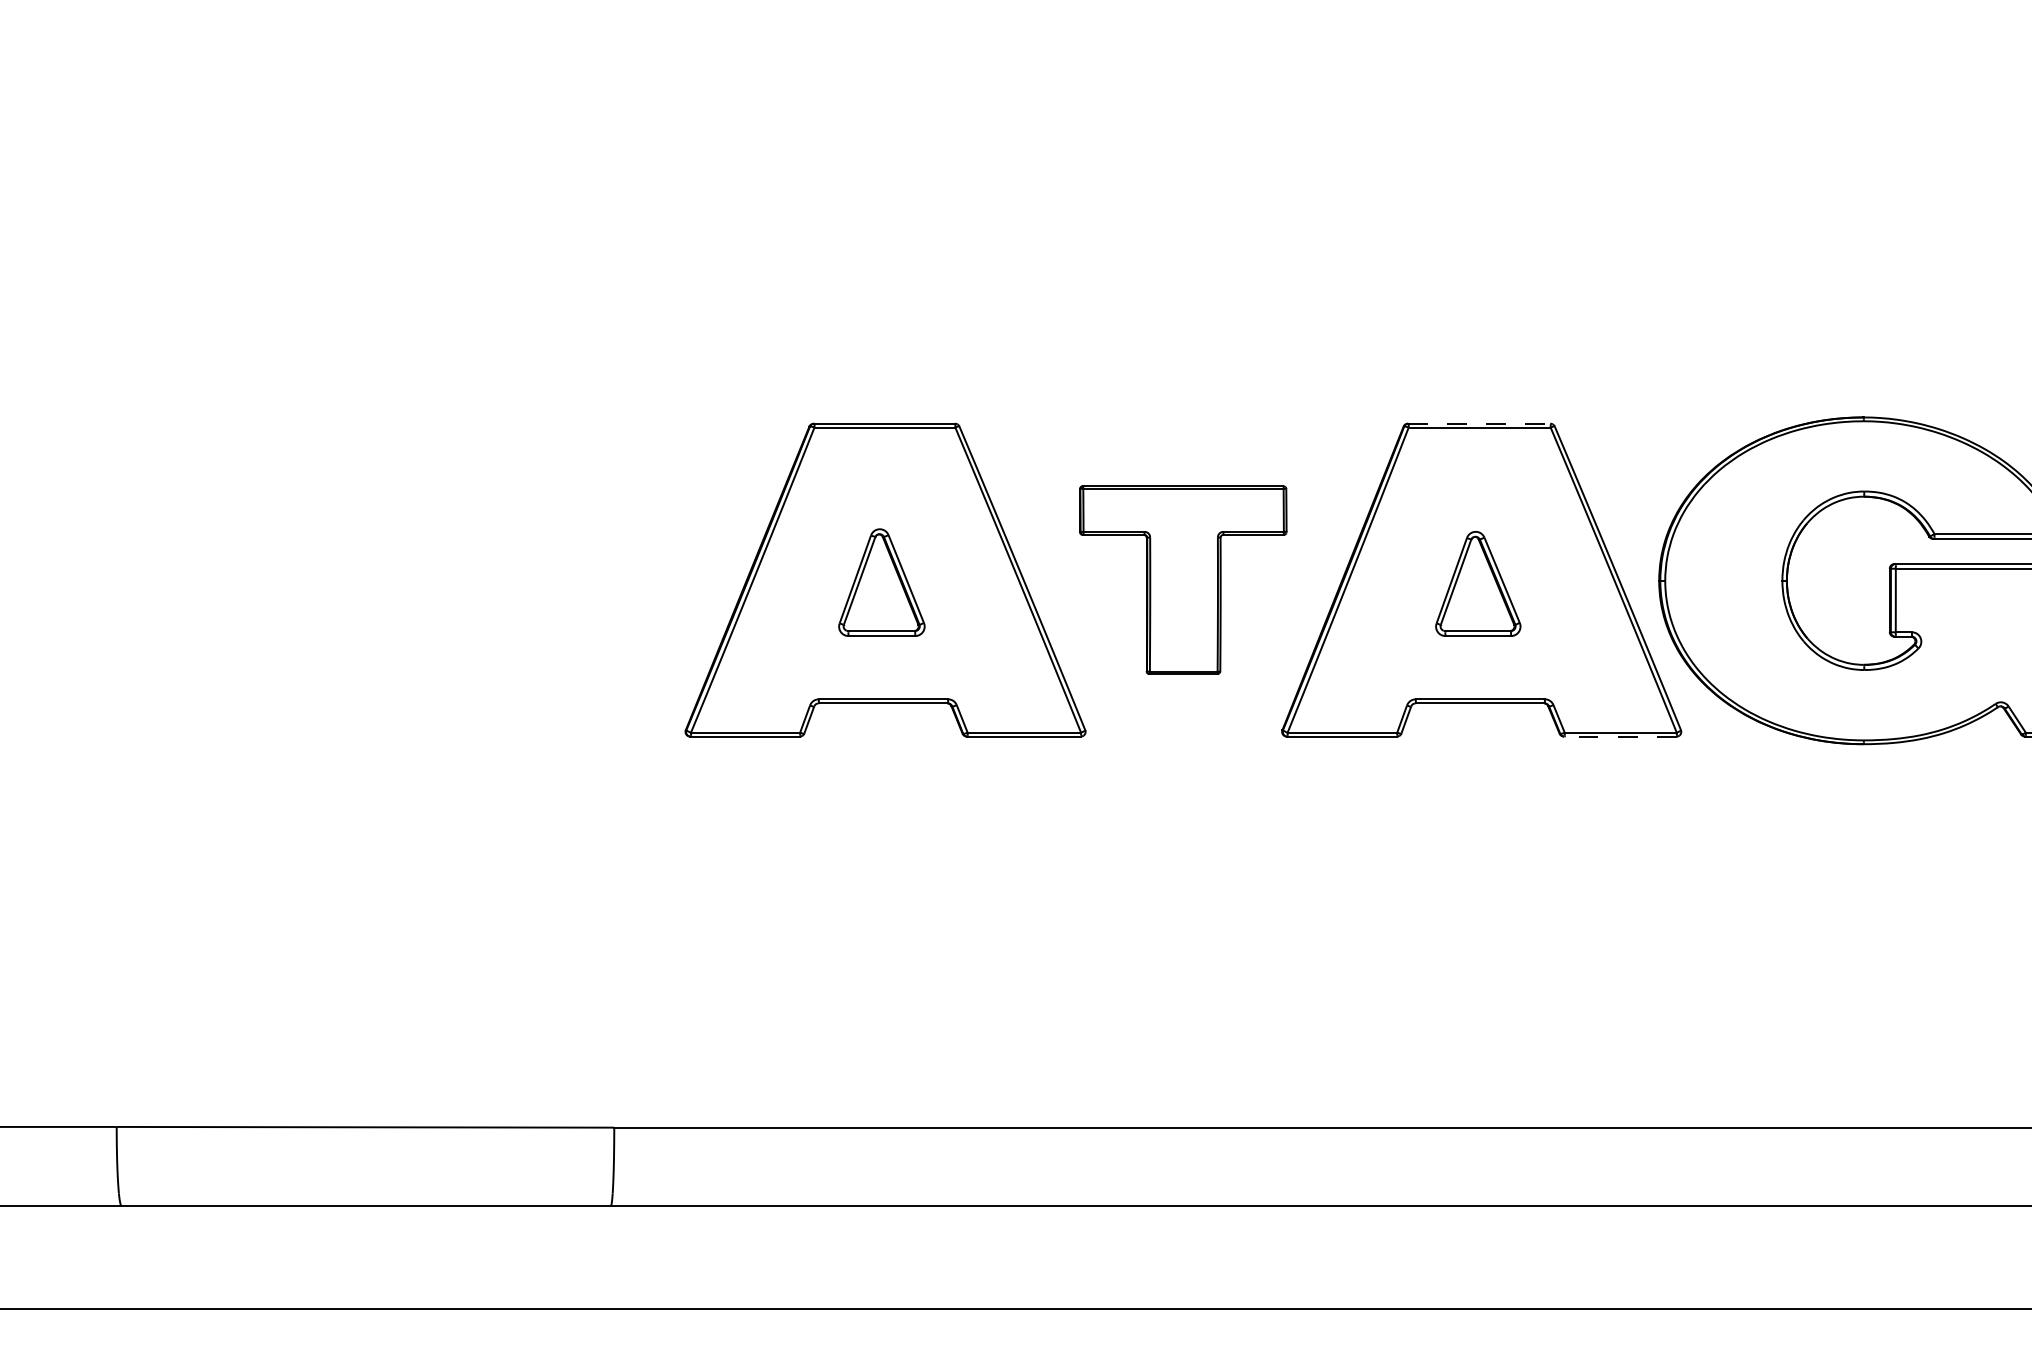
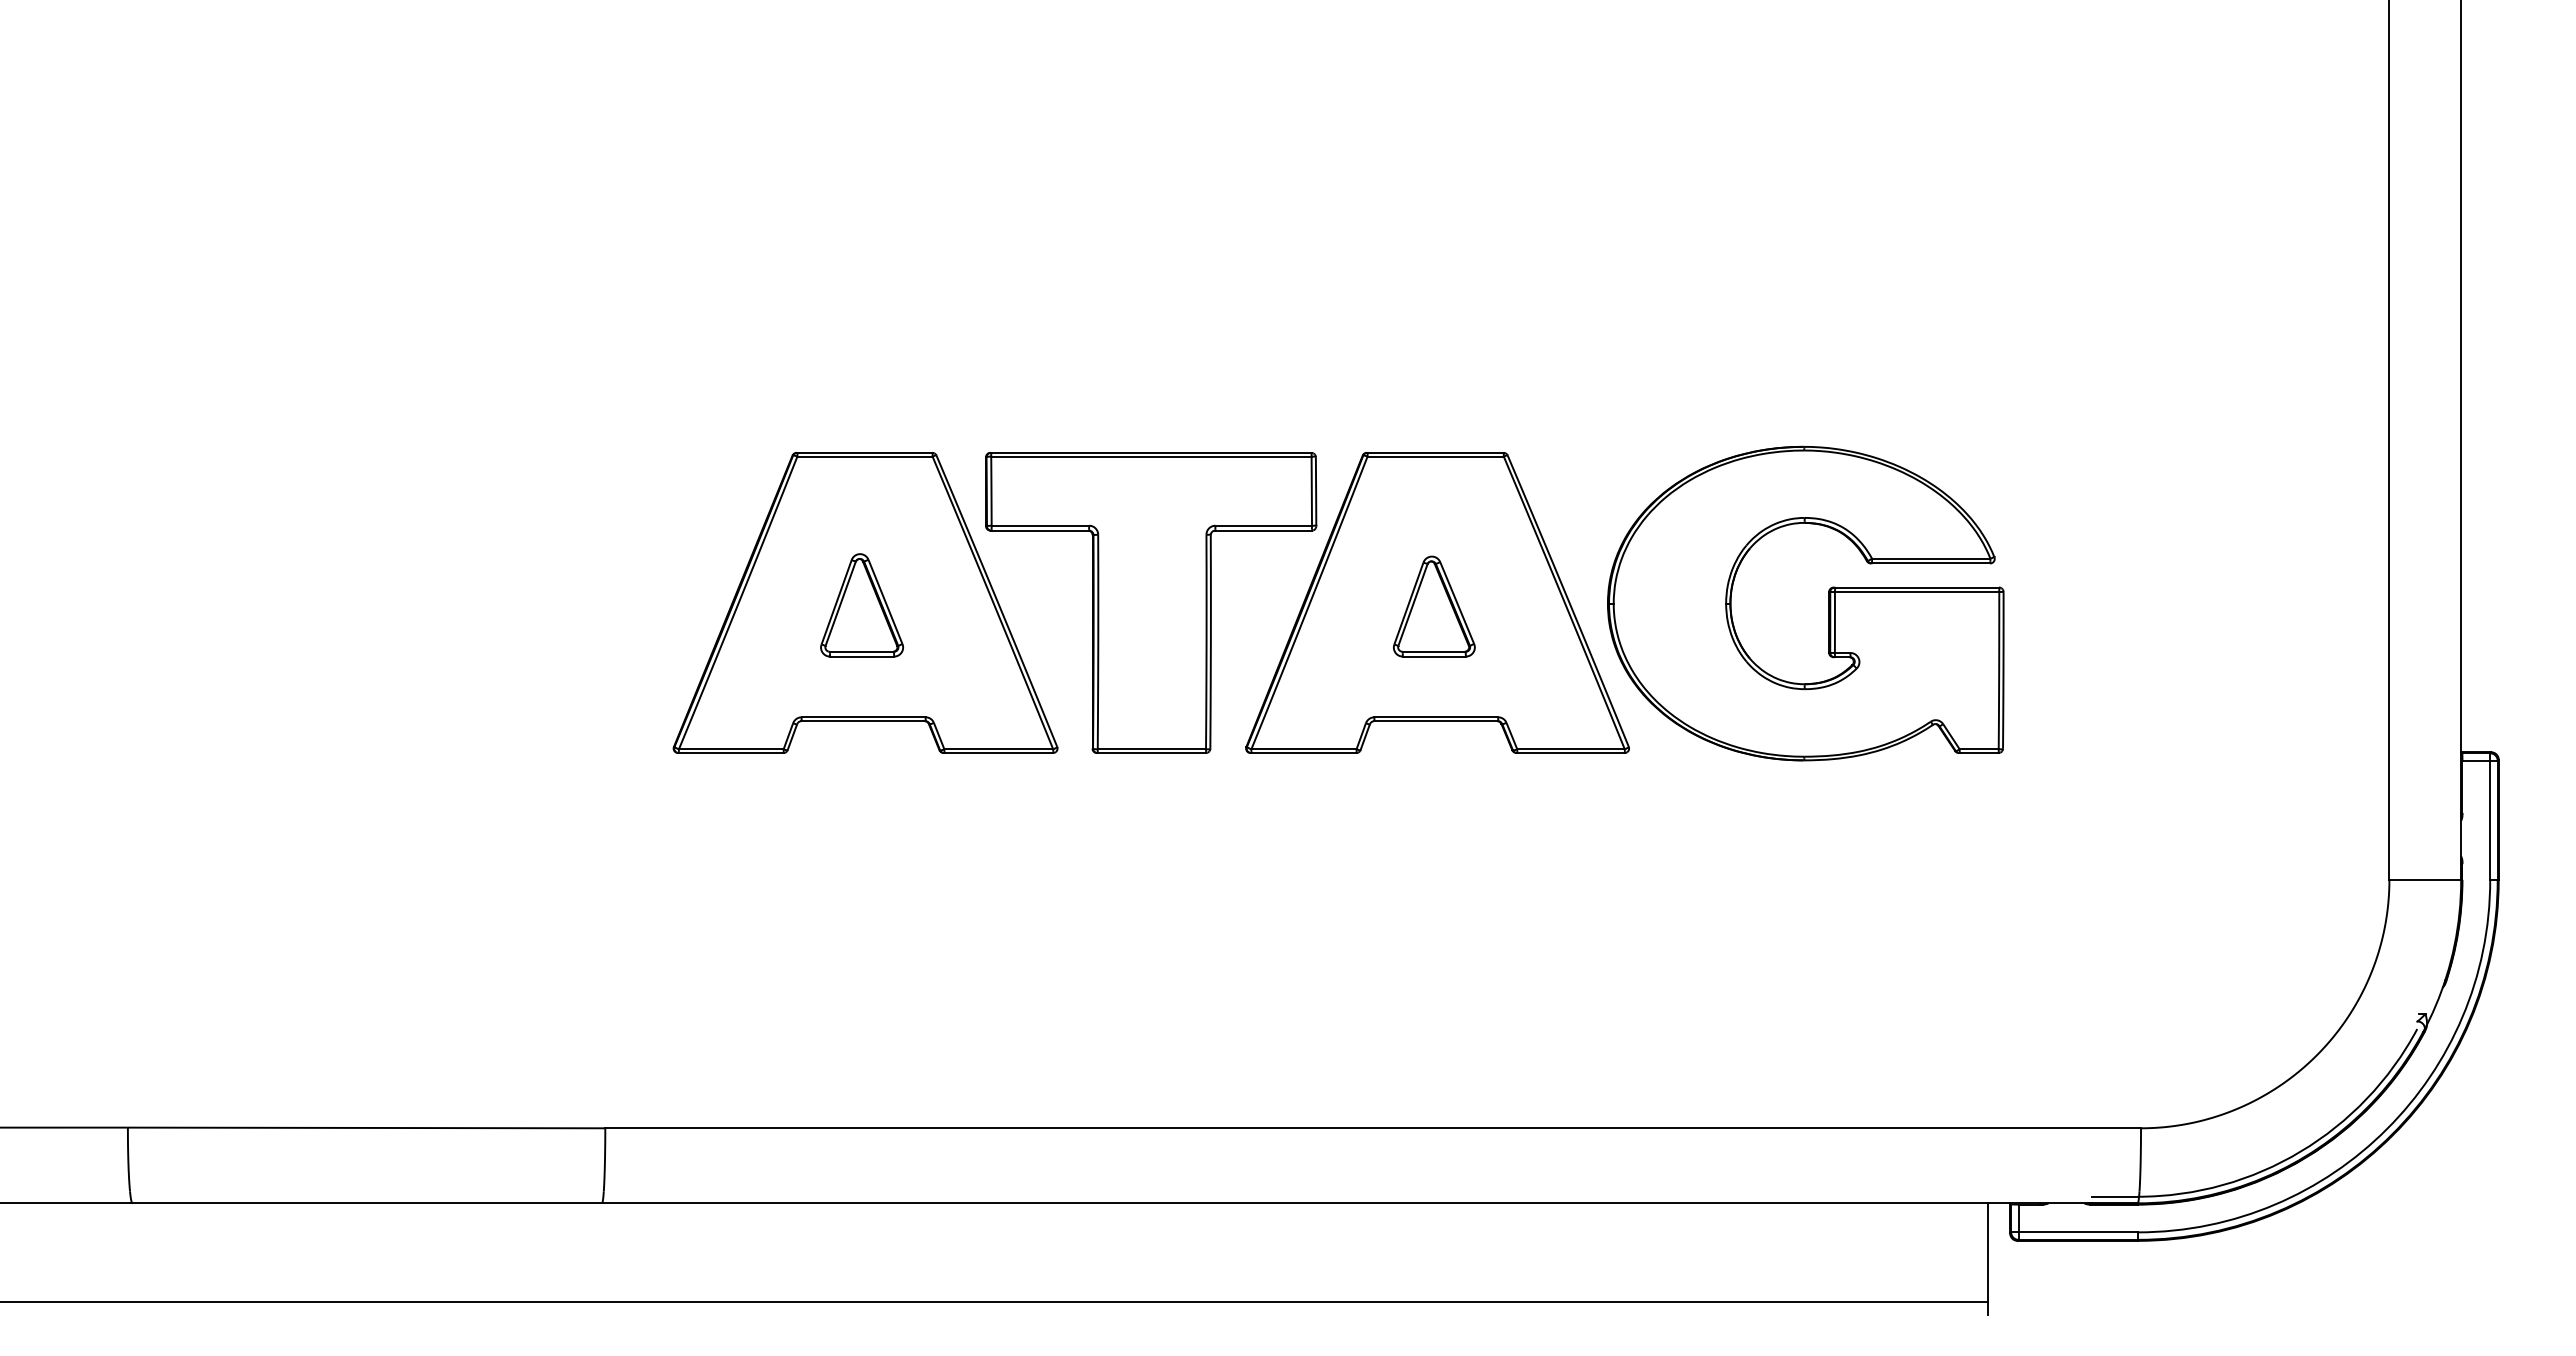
line: (1479, 423) -> (1435, 452), dashed -> solid
part: (1183, 579) -> (1151, 602), size x1.67
line: (1620, 737) -> (1570, 753), dashed -> solid

